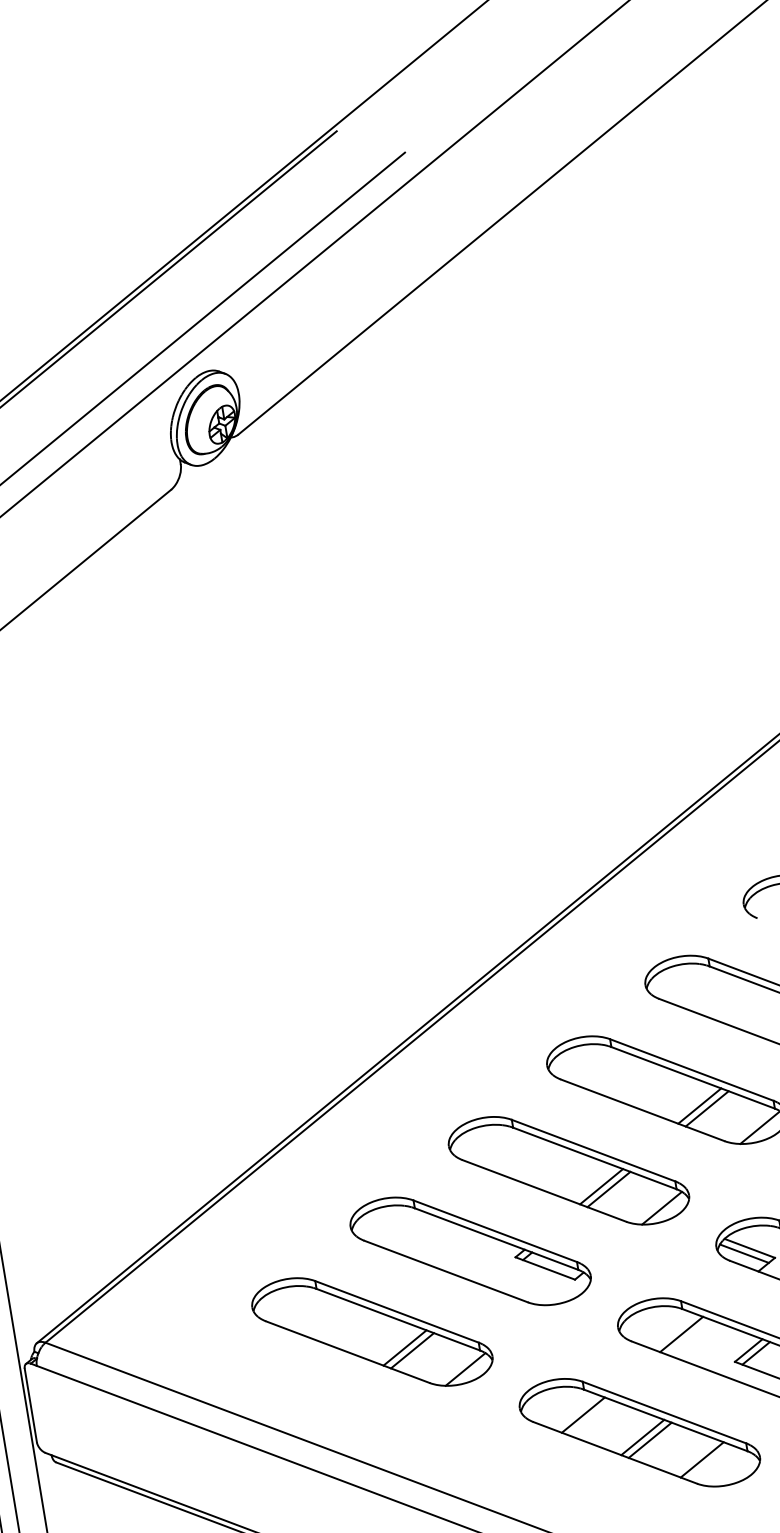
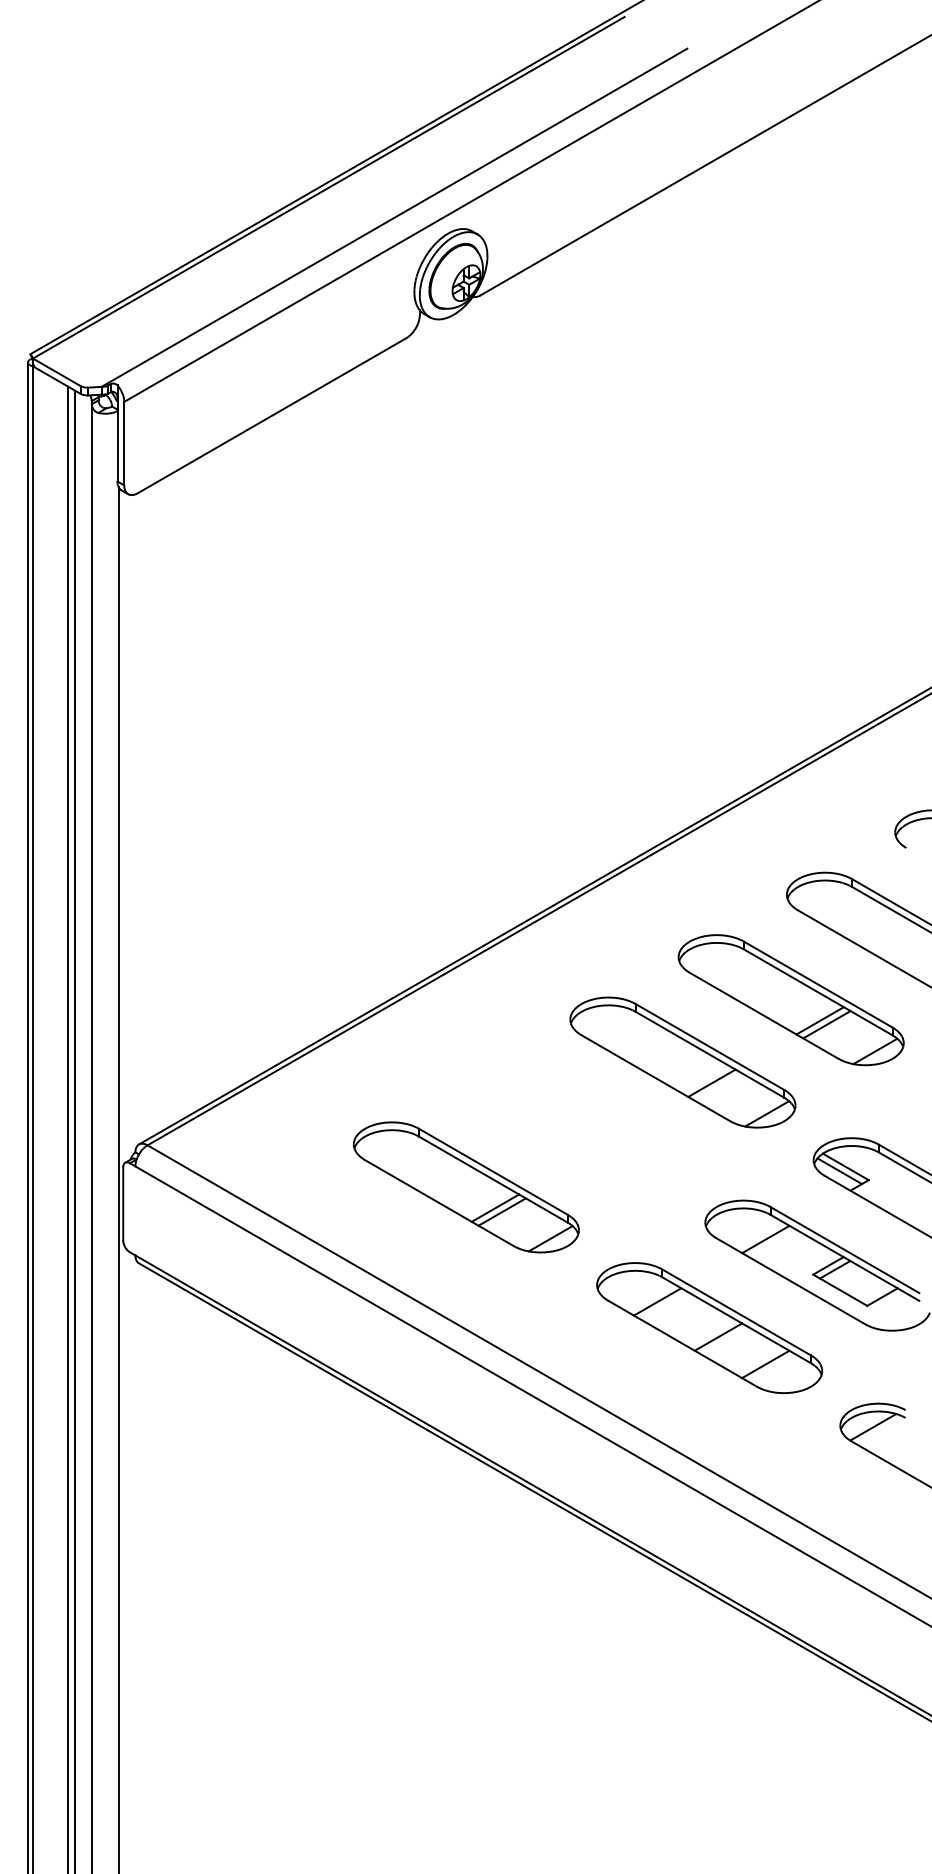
line: (608, 1188) -> (718, 1086), removed
part: (470, 1250) -> (574, 1124), removed
line: (642, 1436) -> (711, 1332), removed

